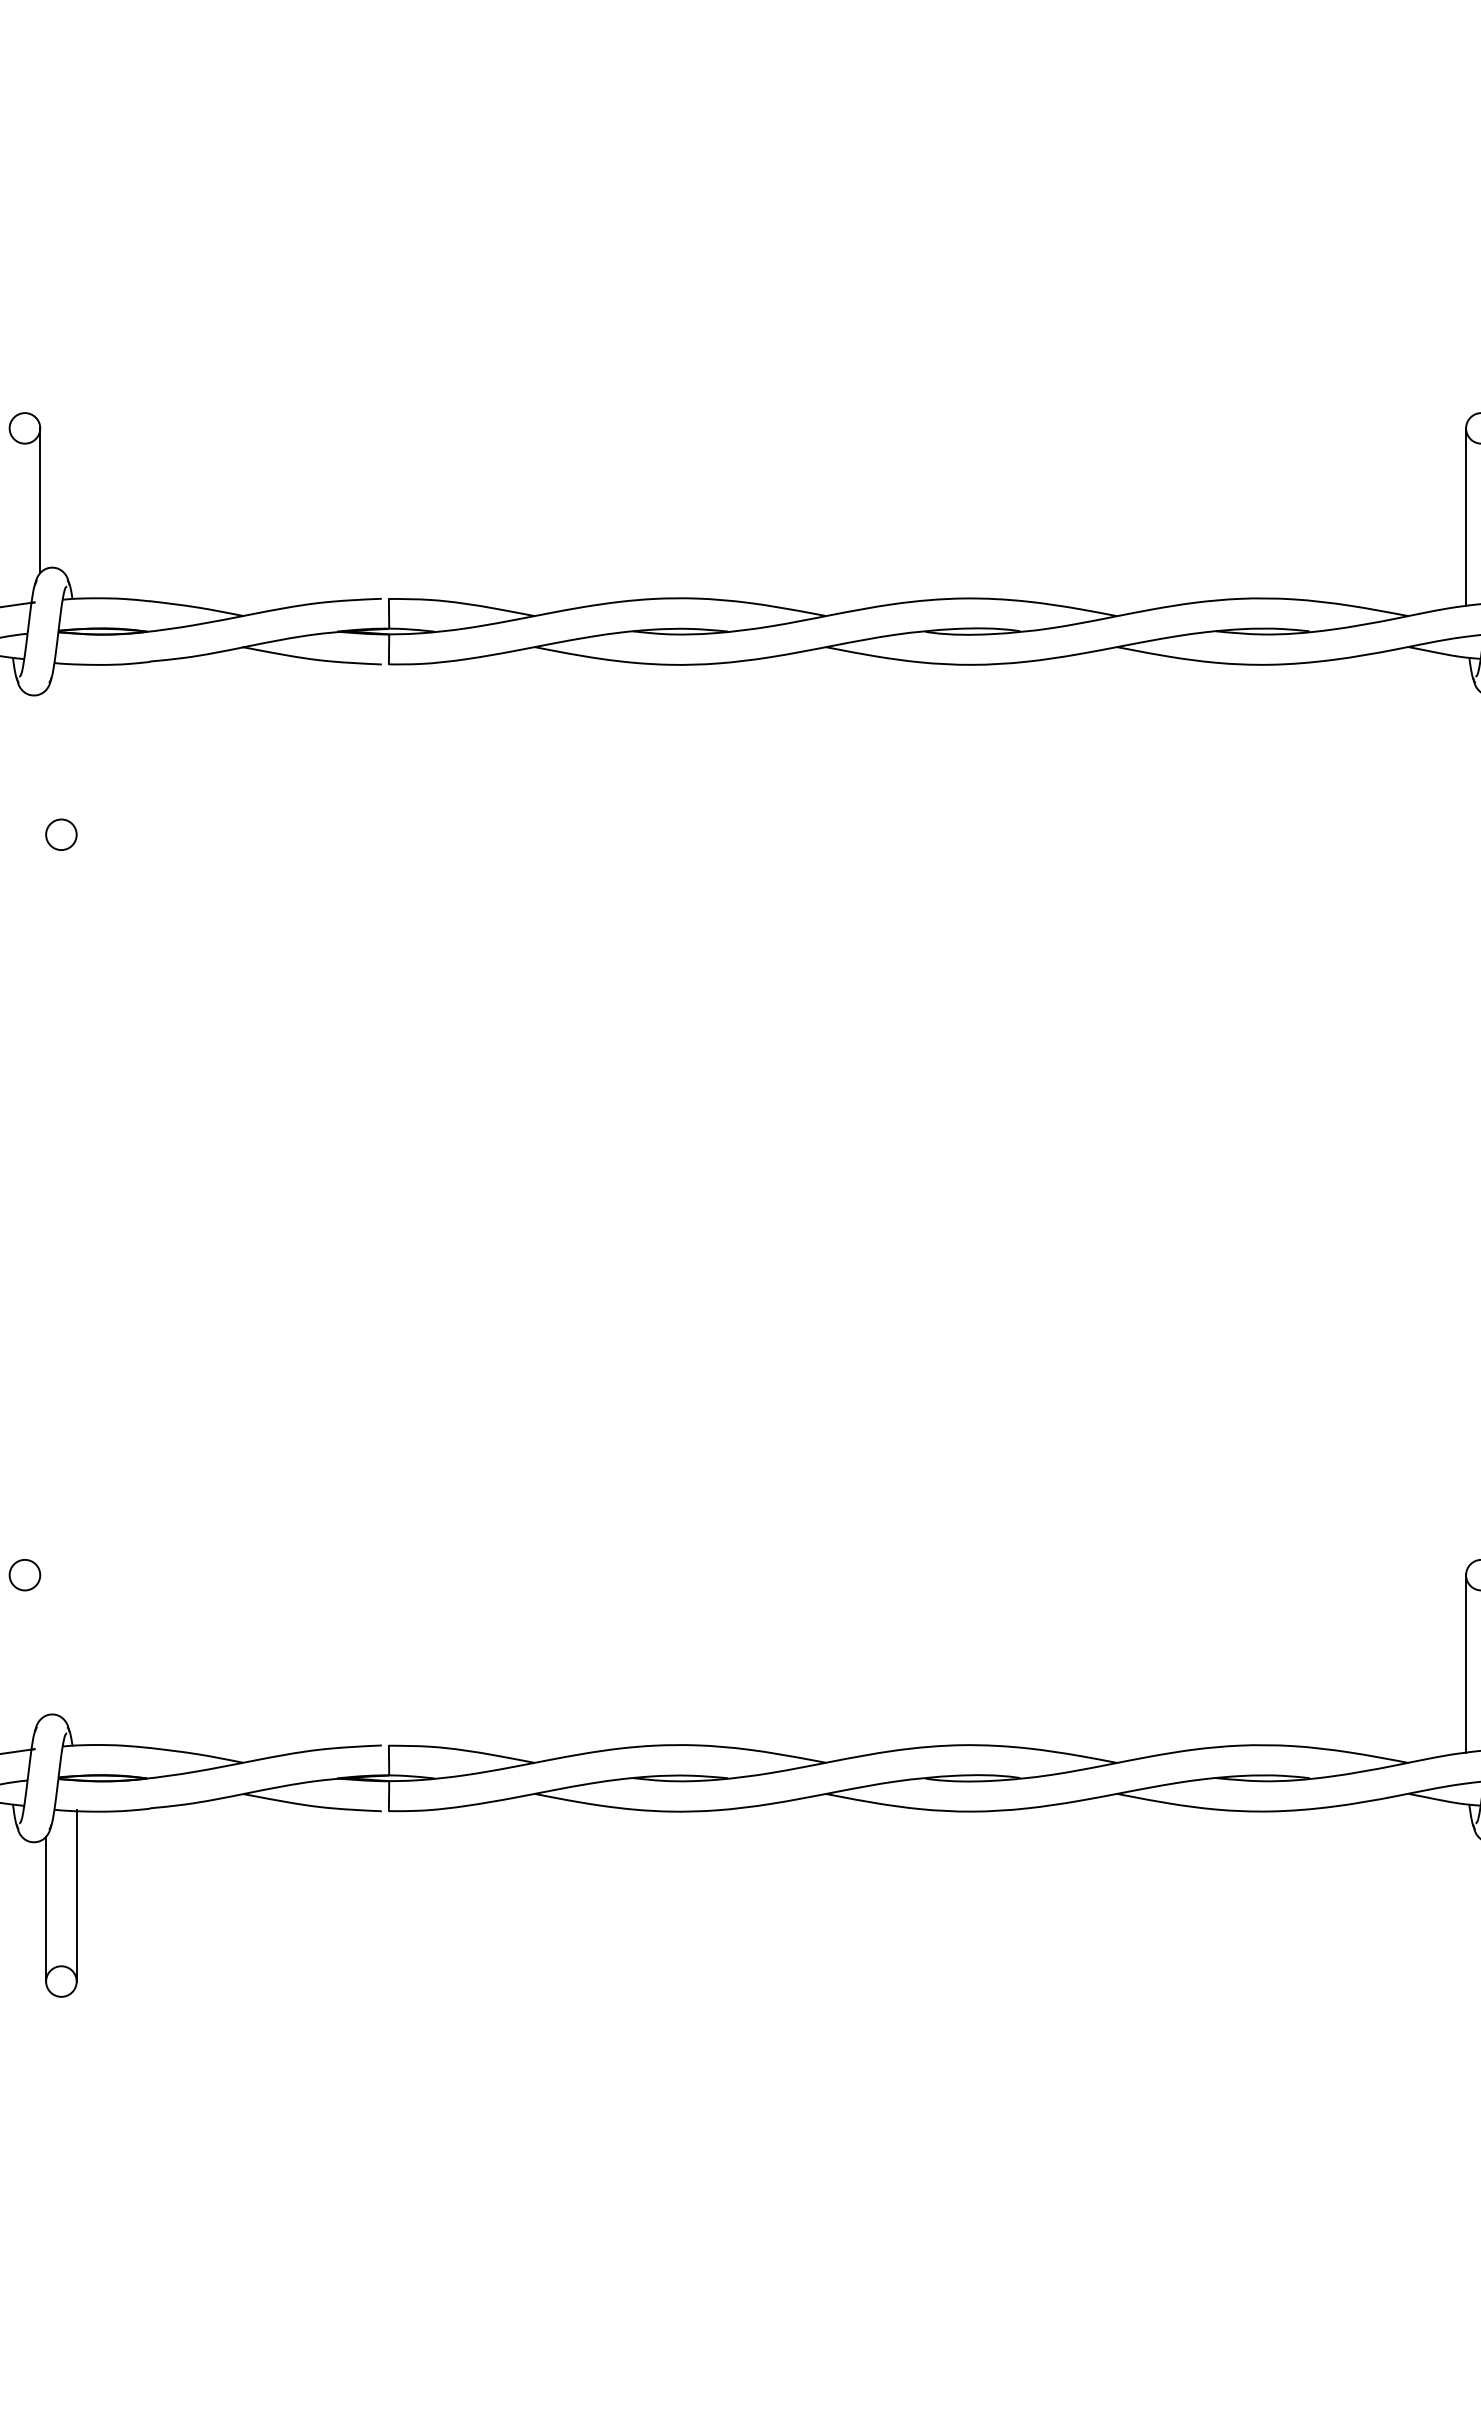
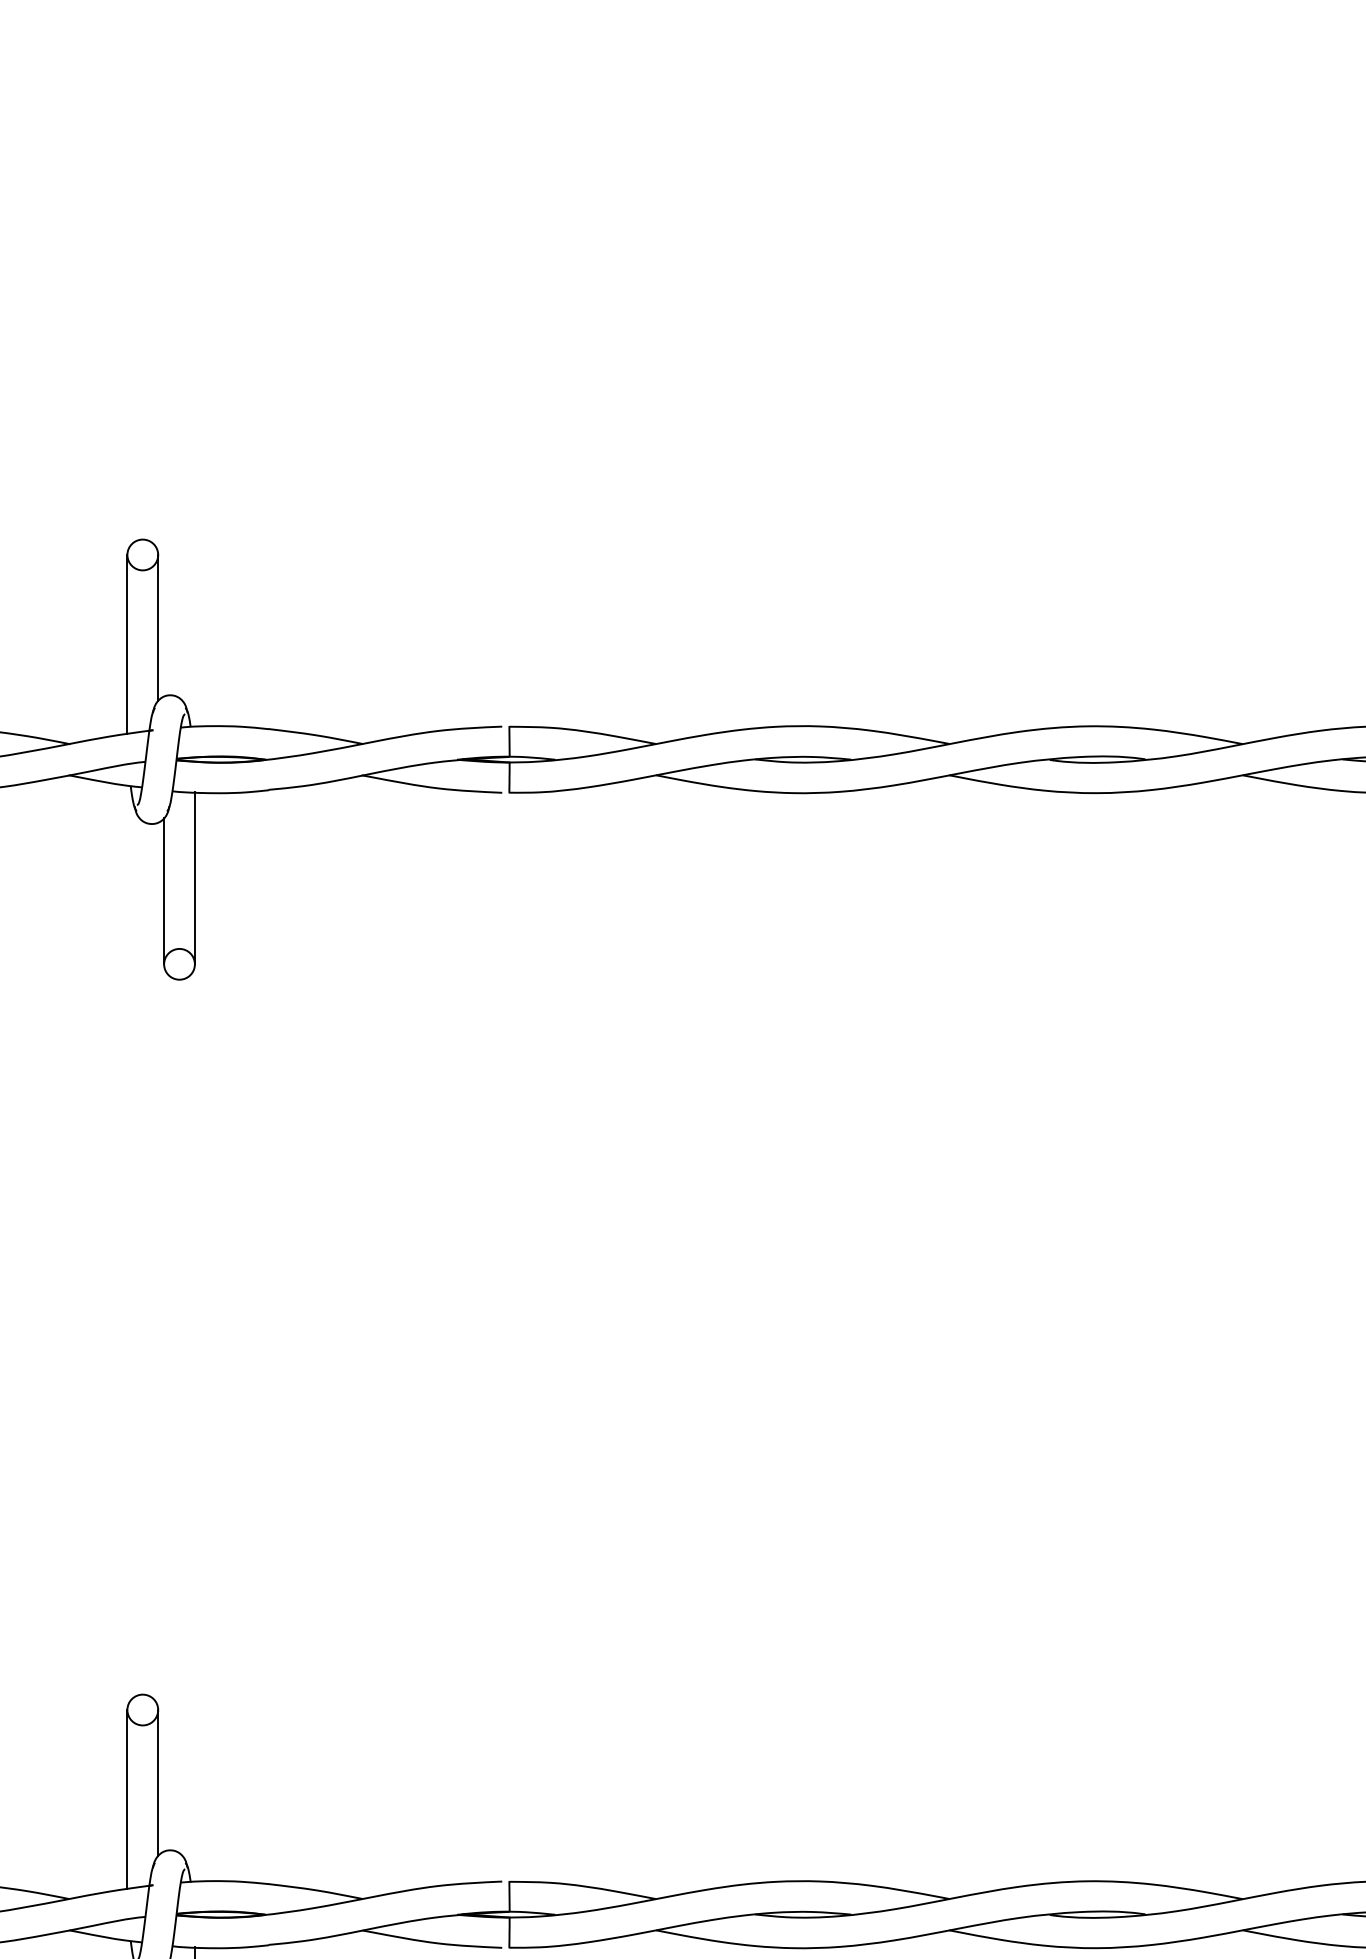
line: (9, 517) -> (127, 644), added
line: (76, 748) -> (194, 877), added
line: (46, 761) -> (164, 890), added
line: (40, 1647) -> (158, 1782), added
line: (9, 1663) -> (127, 1799), added

